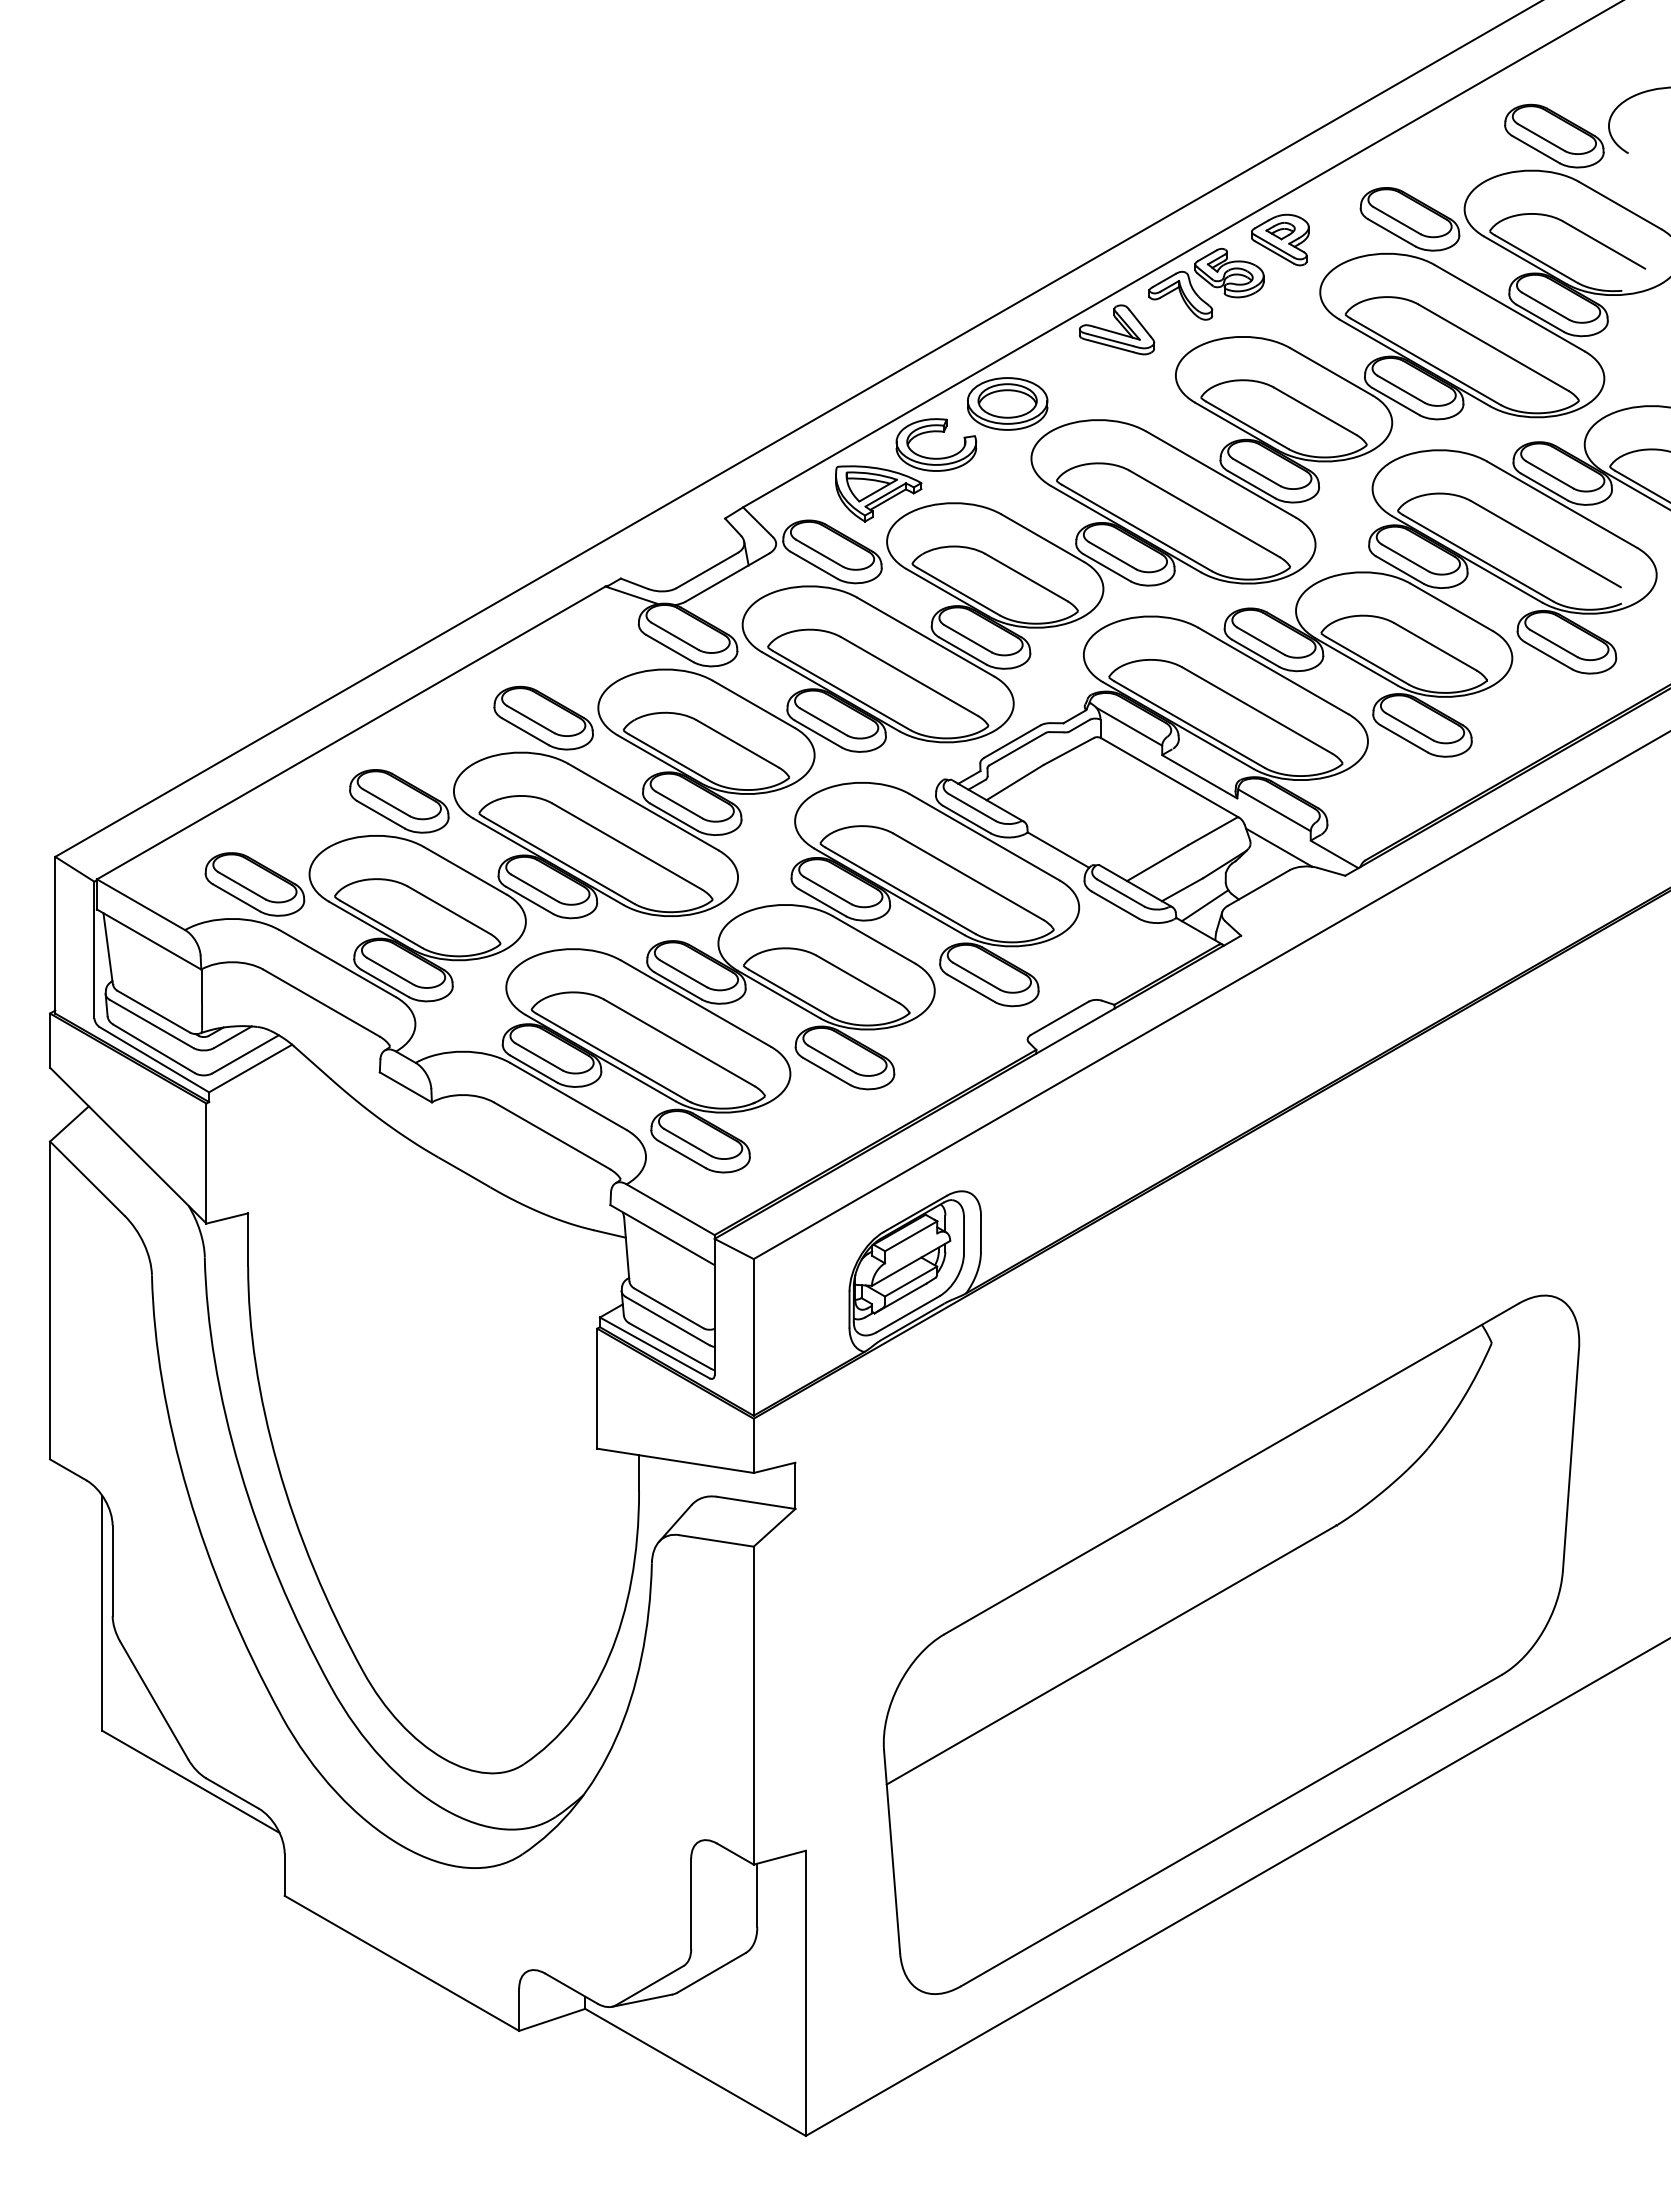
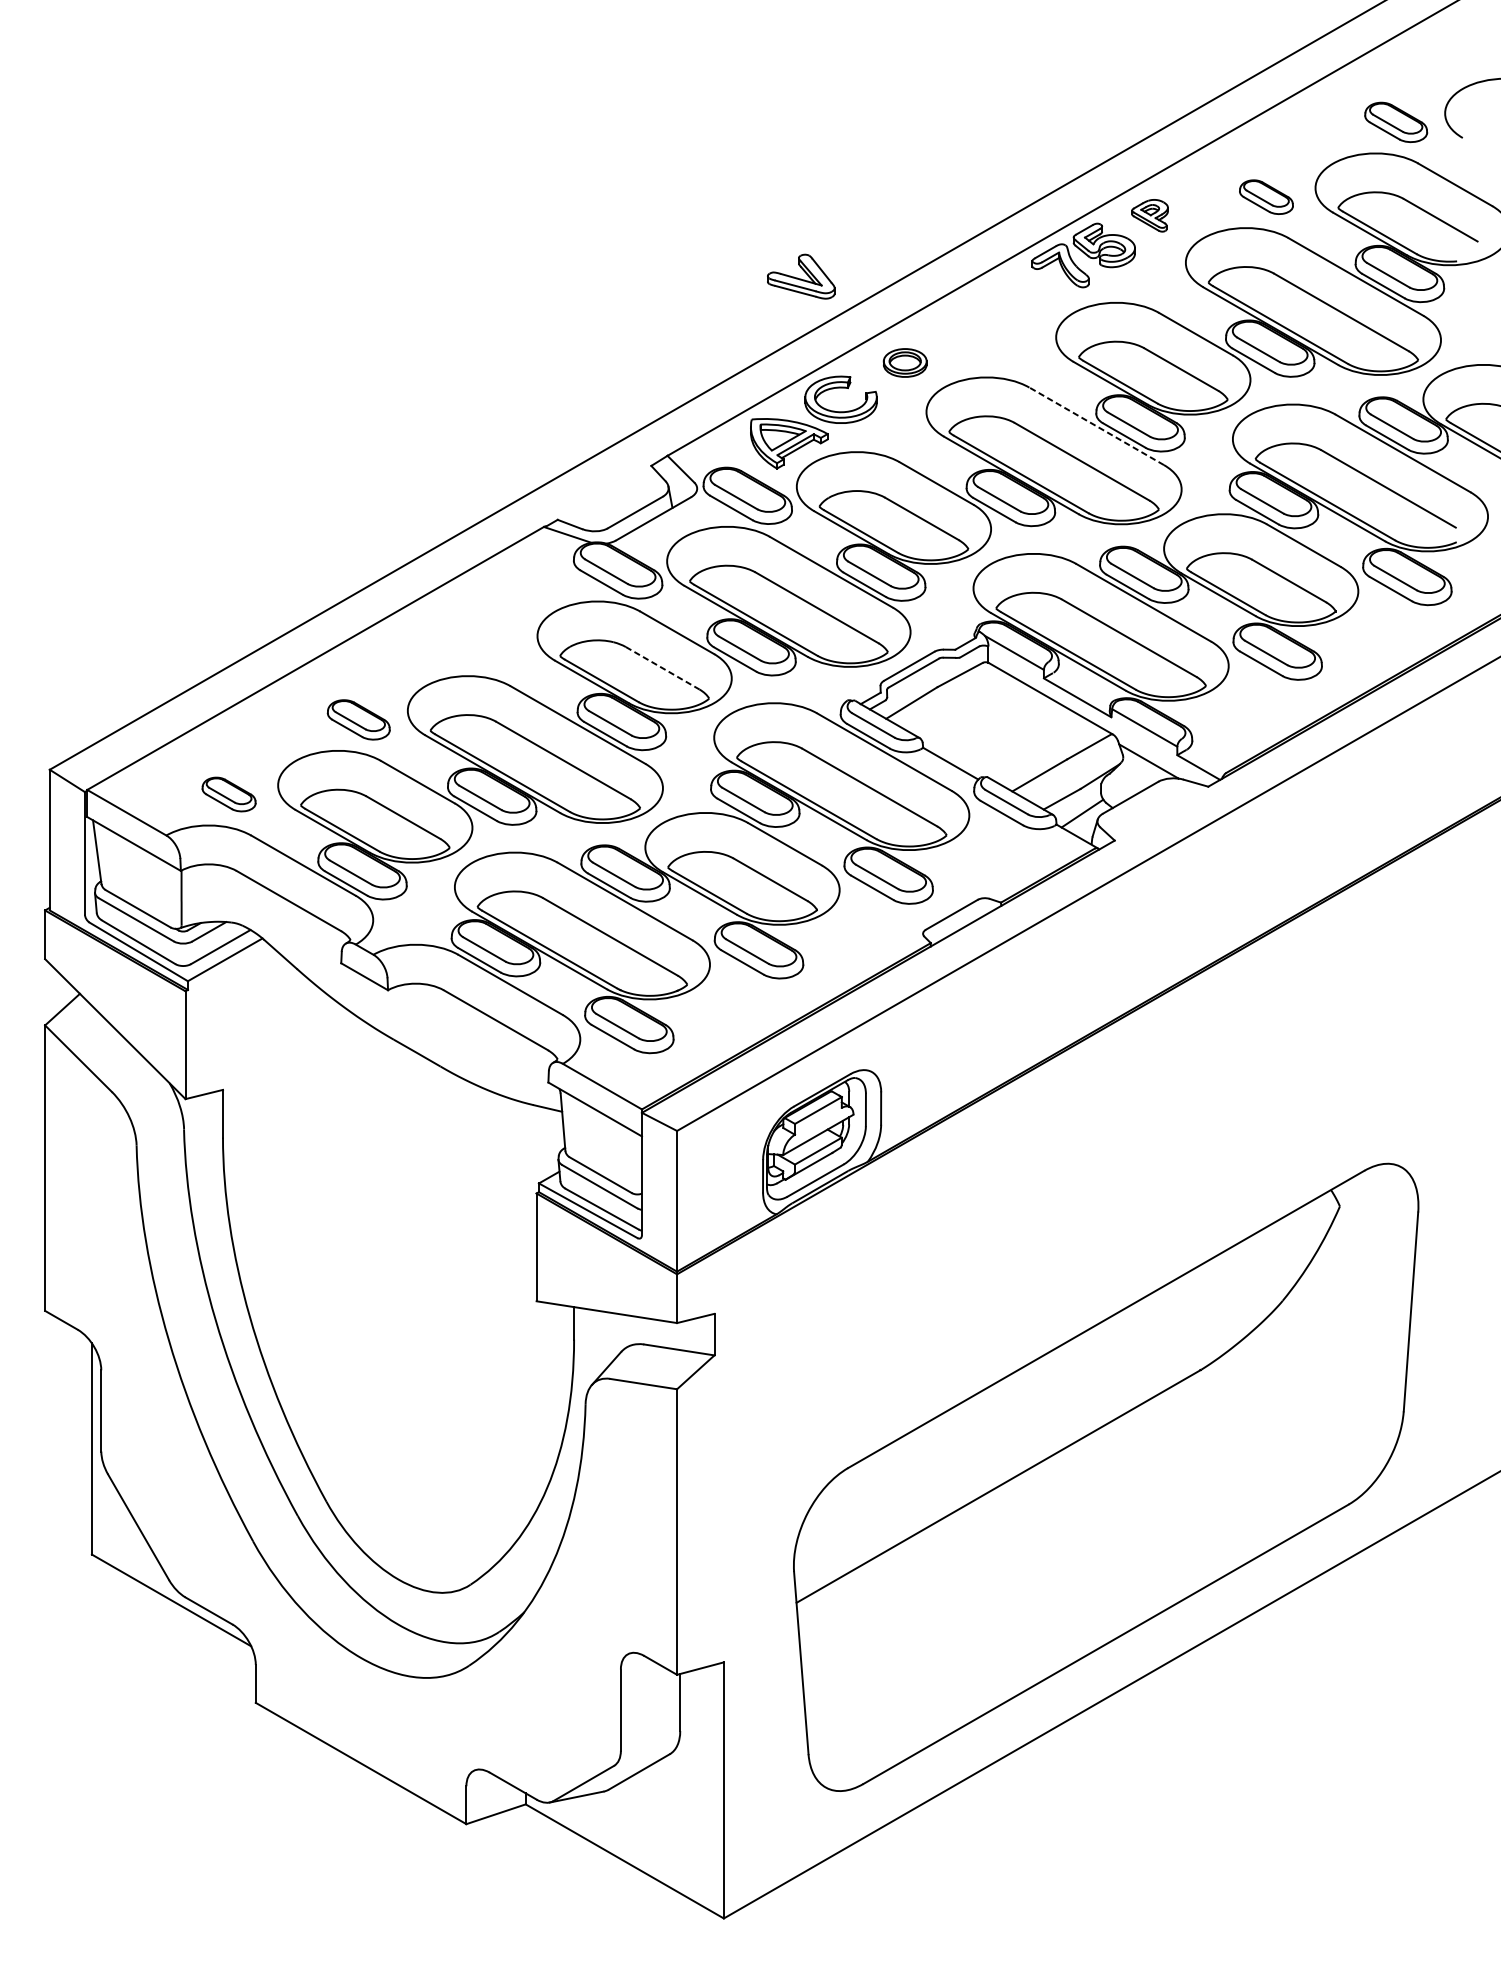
part: (1554, 135) -> (1396, 121), size x0.7
part: (1409, 219) -> (1266, 197), size x0.6
part: (1280, 239) -> (1150, 215), size x0.7
part: (1116, 329) -> (800, 276), moved
part: (1007, 403) -> (904, 362), size x0.6
line: (1220, 474) -> (1096, 426), solid -> dashed
part: (543, 717) -> (488, 644), removed
line: (738, 744) -> (663, 668), solid -> dashed
part: (399, 801) -> (358, 720), size x0.7
part: (254, 884) -> (228, 794), size x0.6

